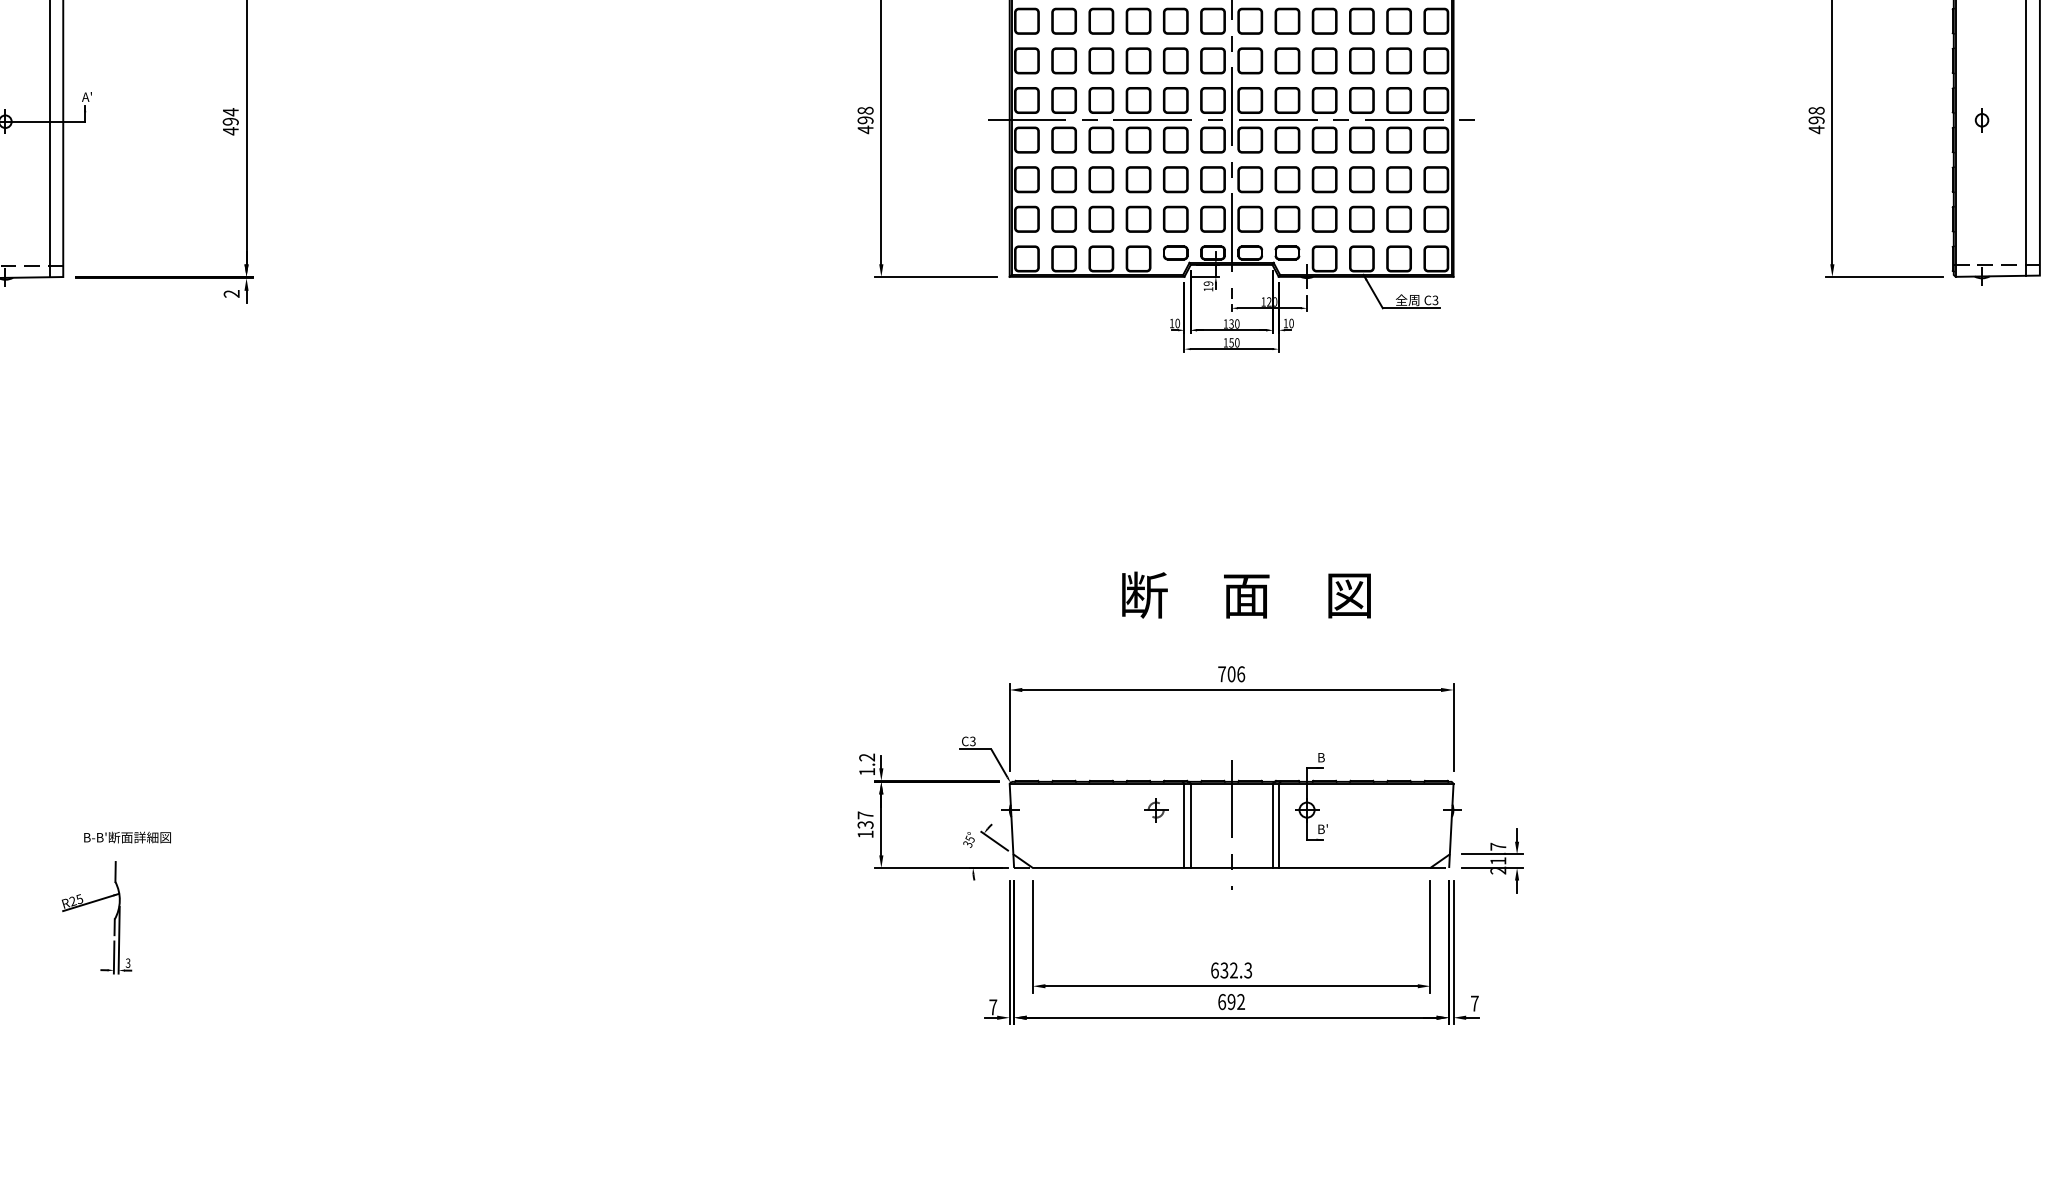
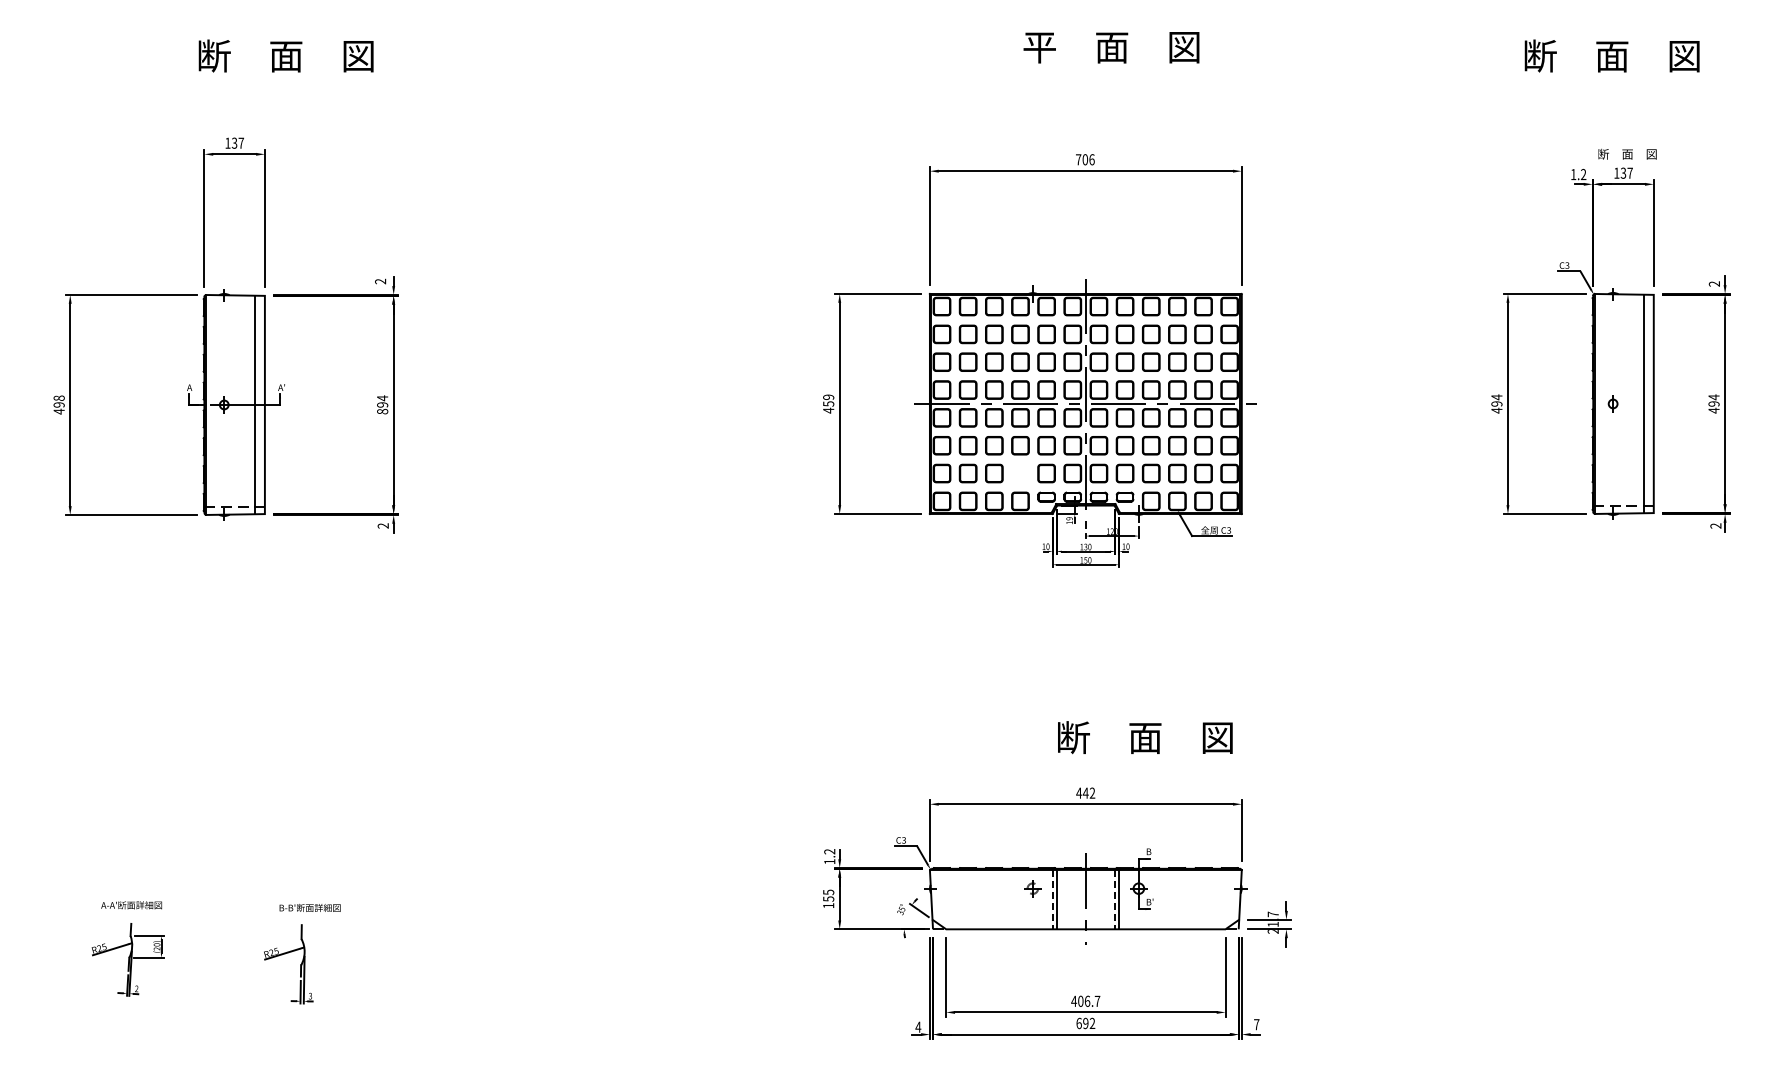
text: (1816, 111) -> (1496, 397), 498 -> 494
text: (865, 115) -> (828, 400), 498 -> 459
text: (230, 131) -> (382, 411), 494 -> 894
part: (1138, 219) -> (1020, 473), removed
text: (1246, 594) -> (1145, 737), moved
text: (1231, 673) -> (1085, 792), 706 -> 442
text: (865, 819) -> (828, 895), 137 -> 155
line: (1184, 825) -> (1052, 899), solid -> dashed
line: (1272, 825) -> (1114, 899), solid -> dashed
text: (1231, 969) -> (1085, 1000), 632.3 -> 406.7
text: (993, 1006) -> (918, 1026), 7 -> 4

